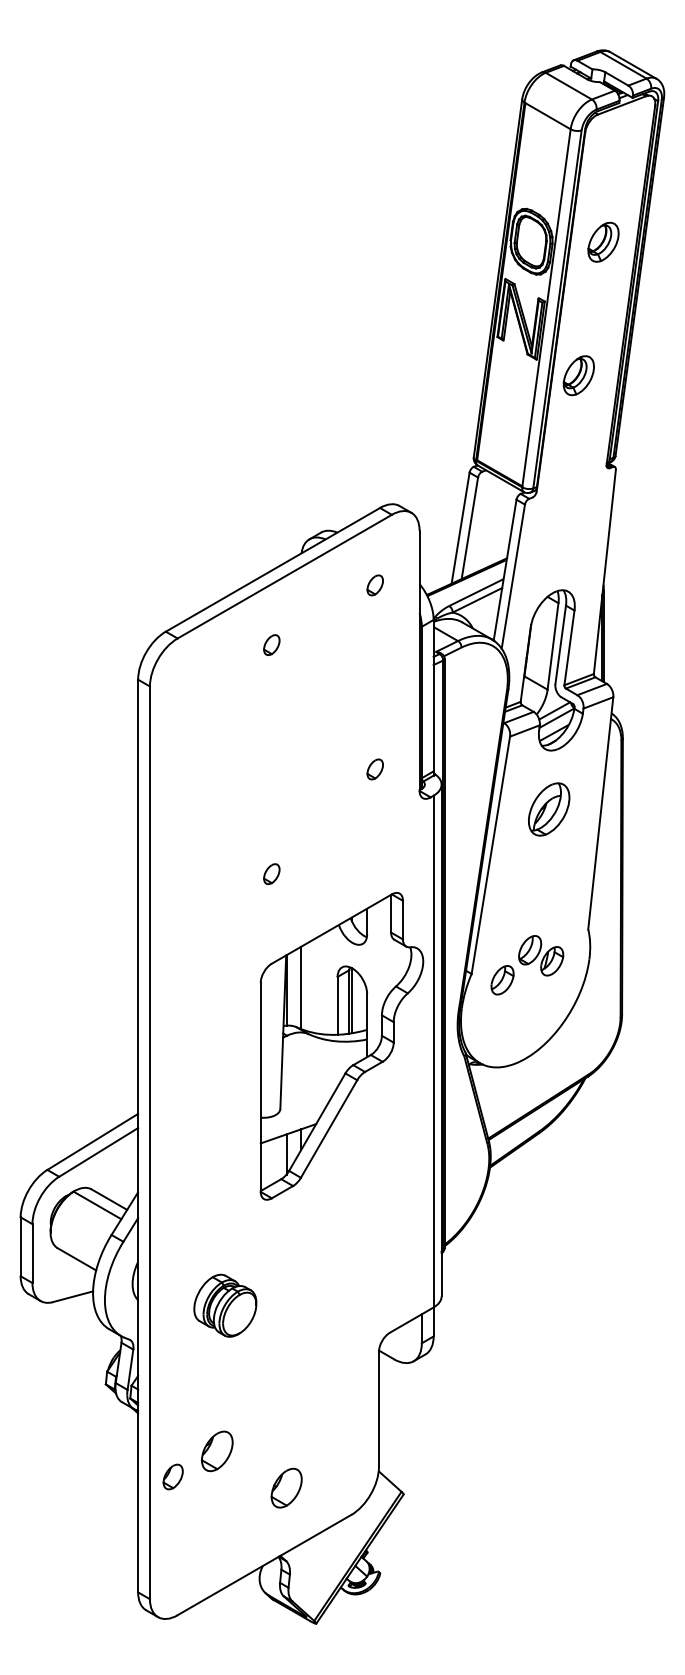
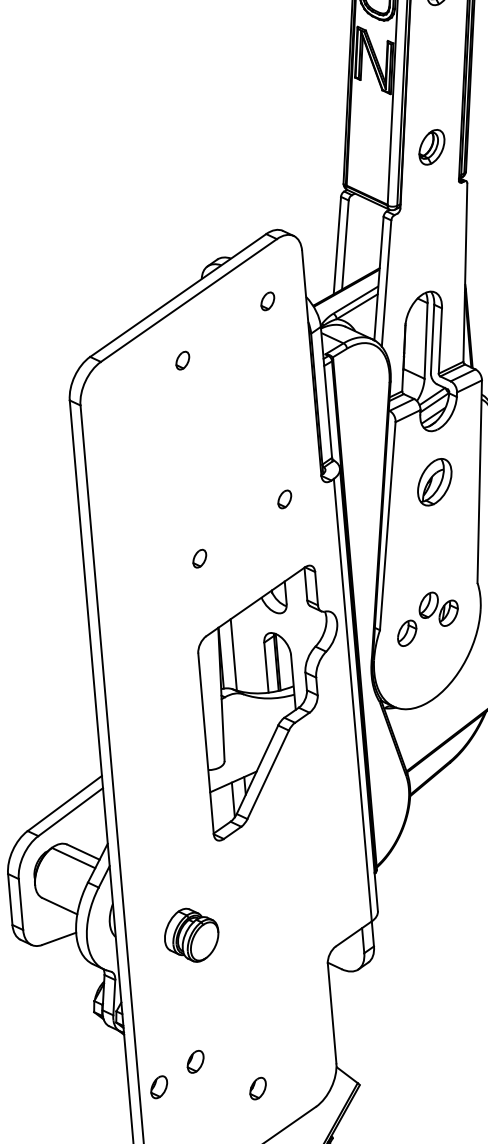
part: (578, 375) -> (431, 147), moved
part: (374, 769) -> (284, 499), moved
part: (217, 1451) -> (195, 1061), size x0.62
part: (286, 1488) -> (258, 1088), size x0.62

